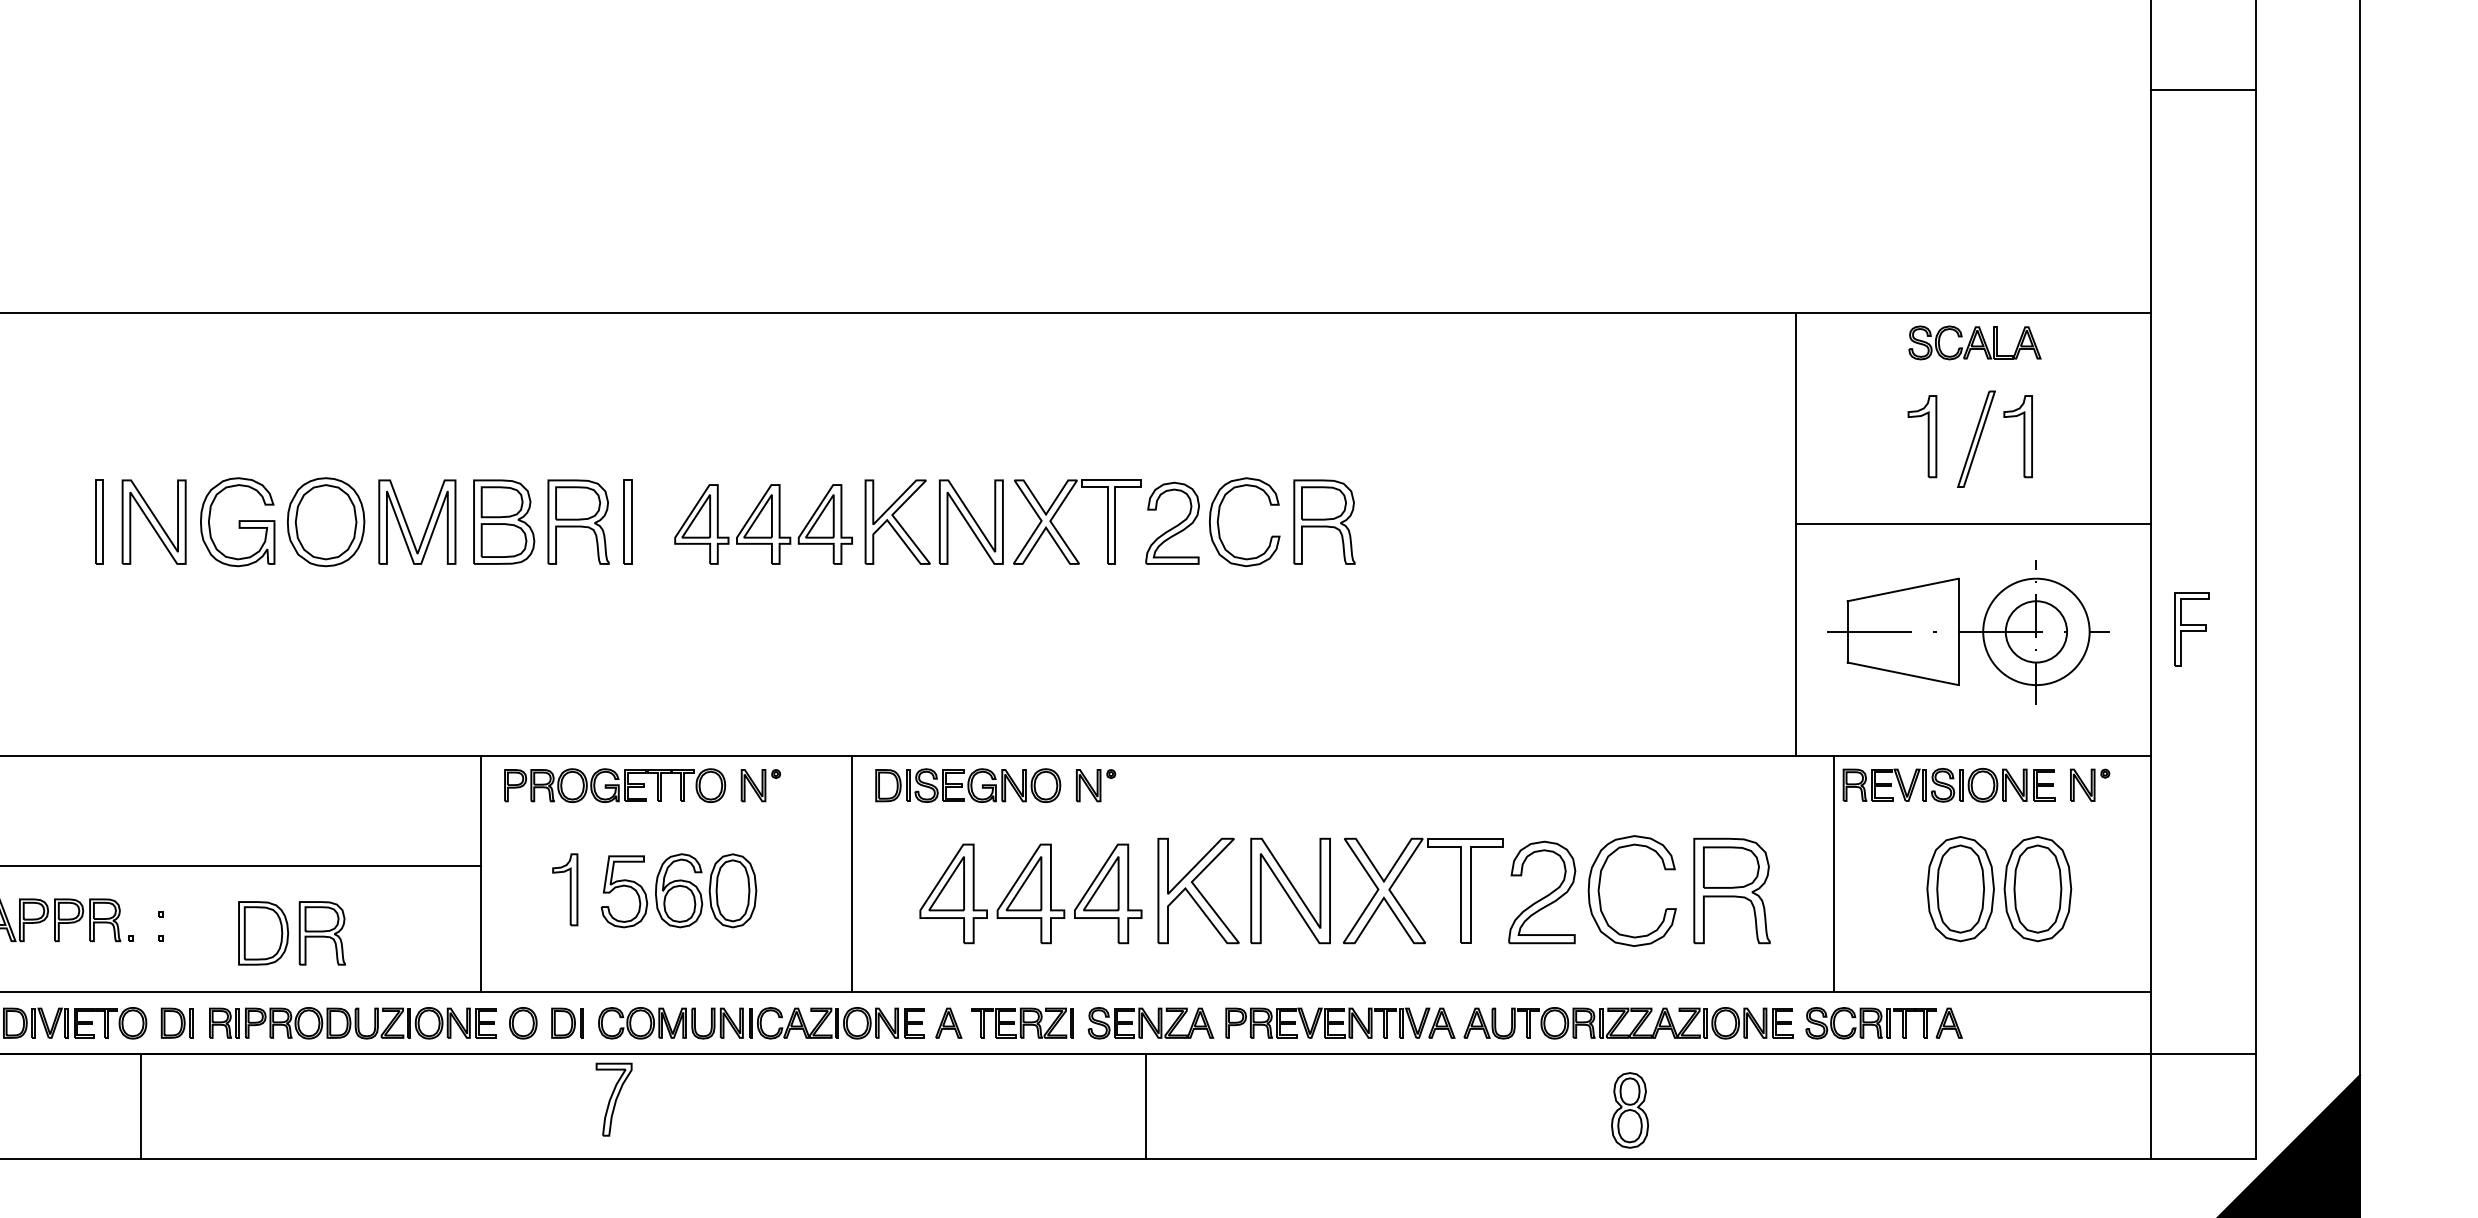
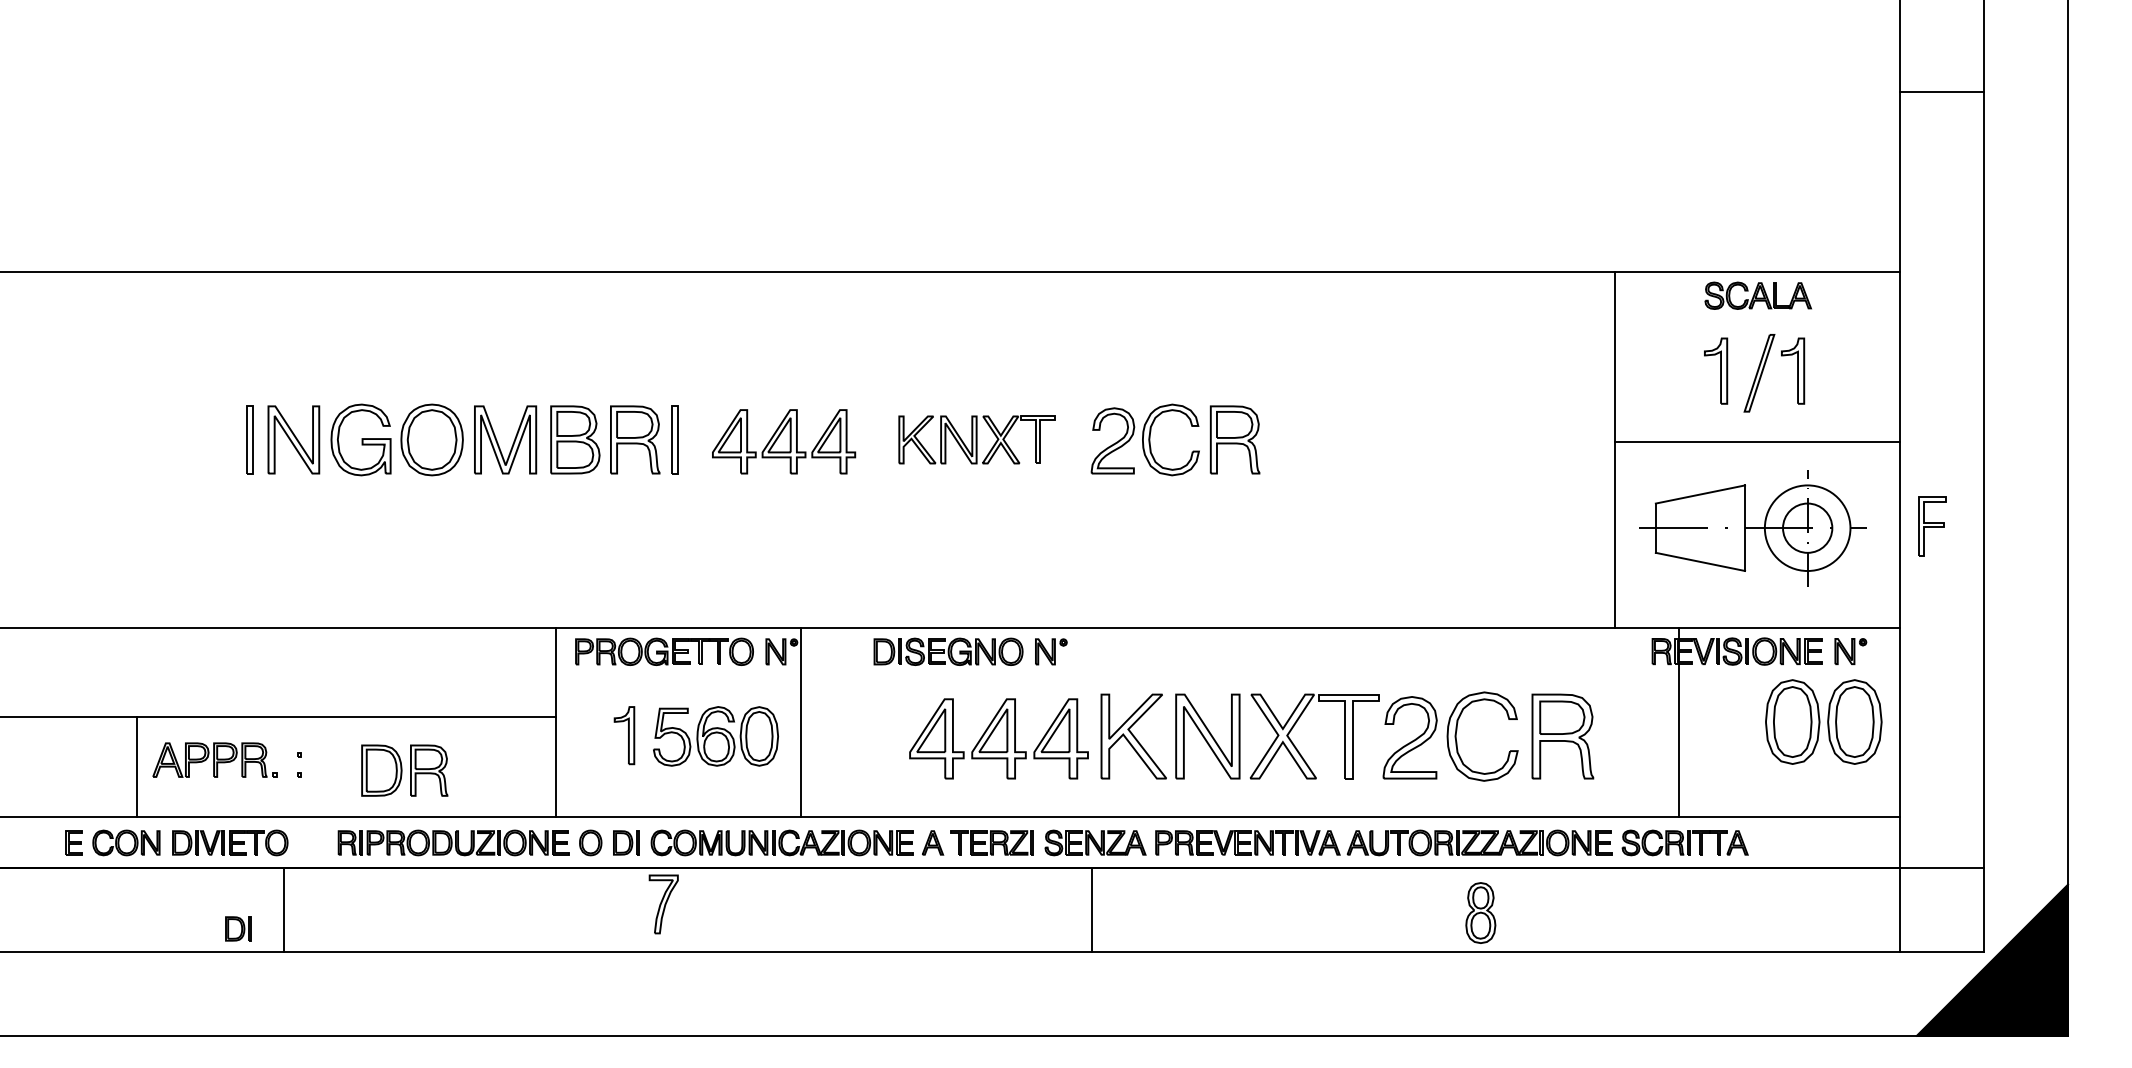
part: (1002, 521) -> (976, 439), size x0.7
line: (851, 873) -> (800, 722), moved
line: (1833, 873) -> (1678, 722), moved
part: (1998, 888) -> (1823, 721), moved
part: (177, 1022) -> (238, 928), moved

